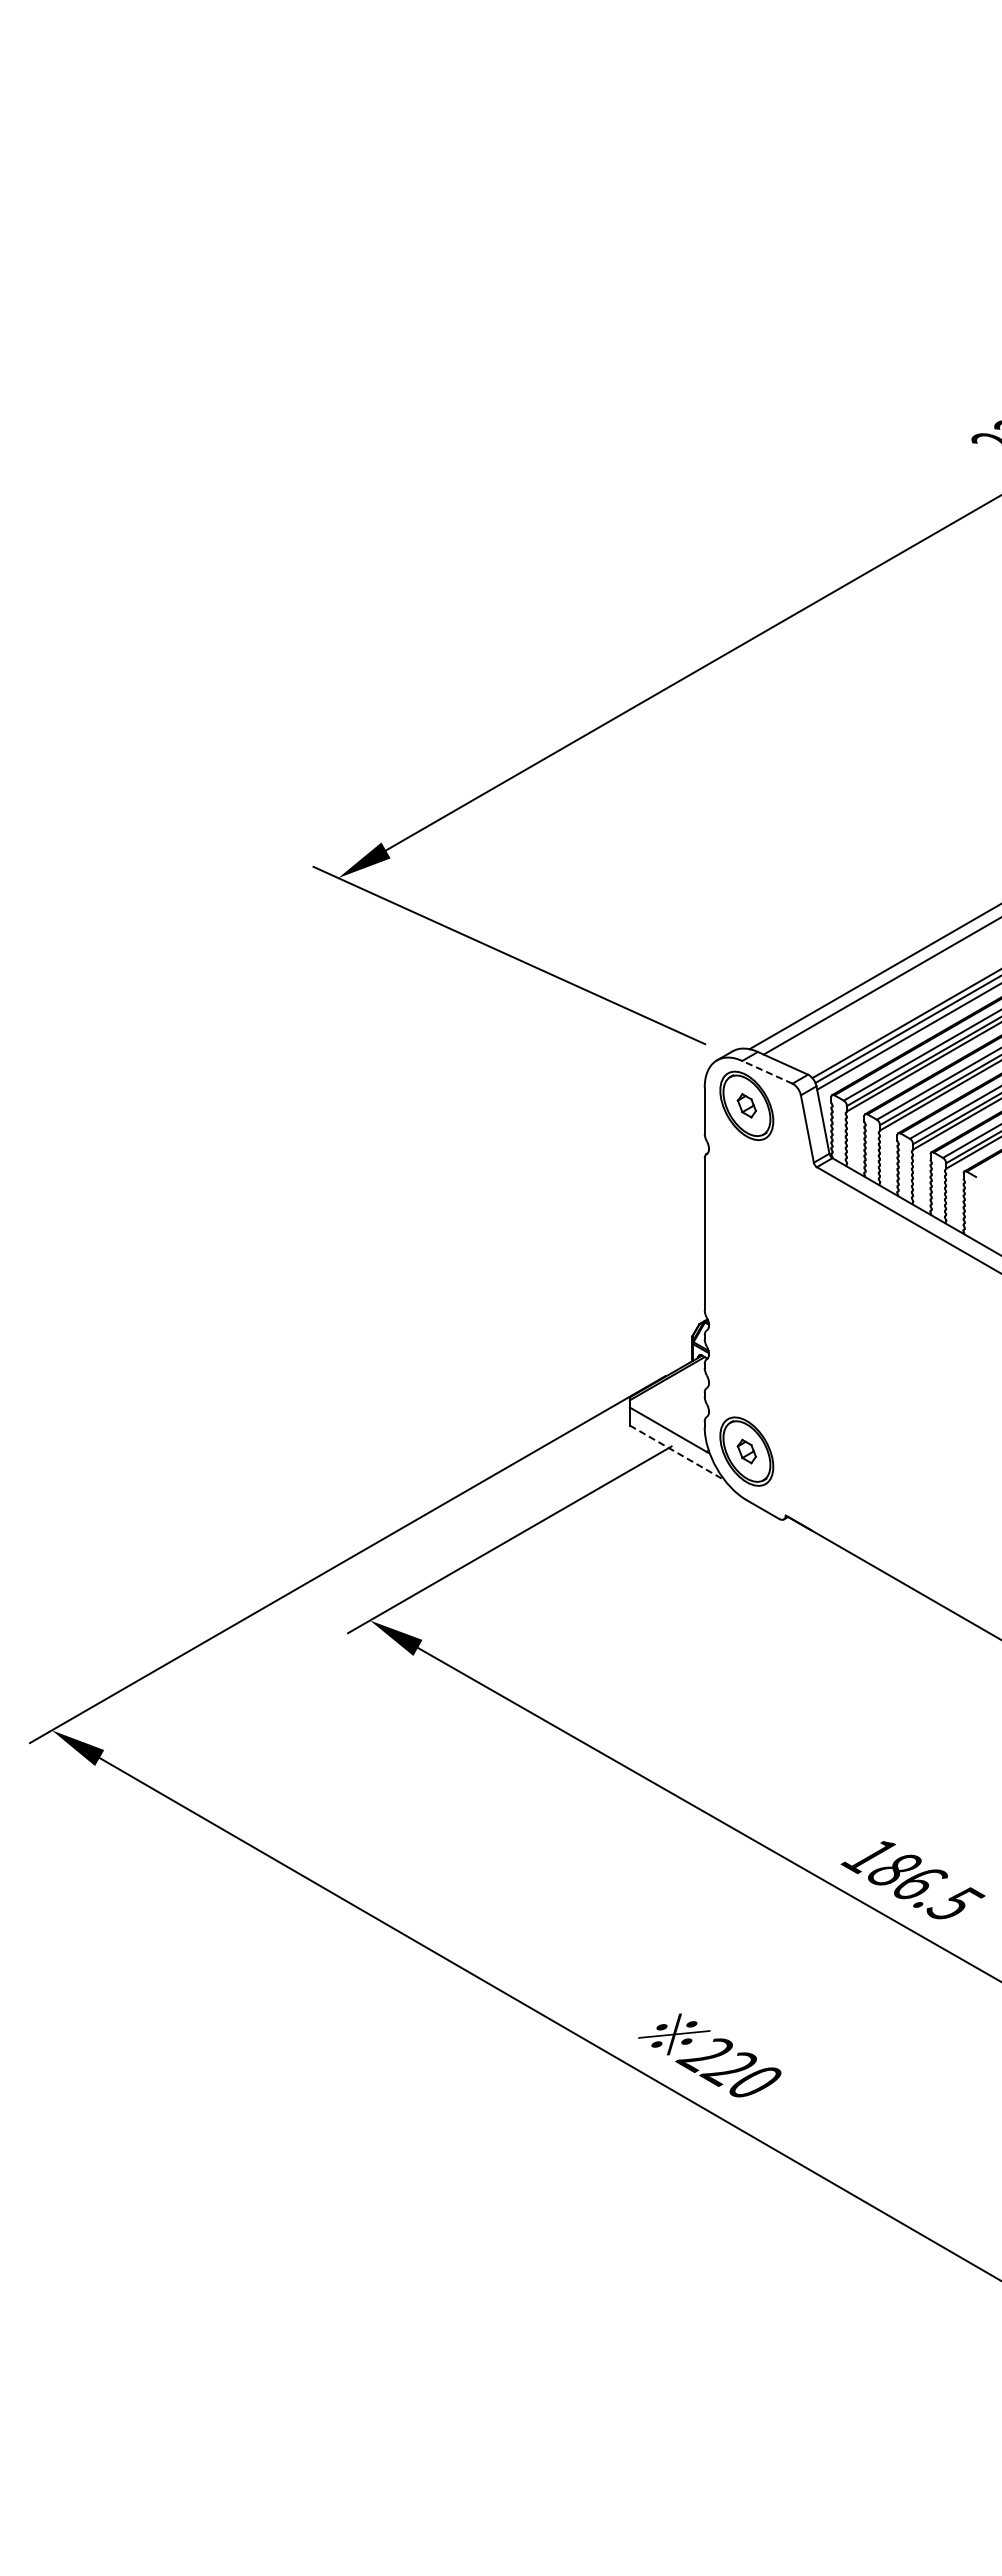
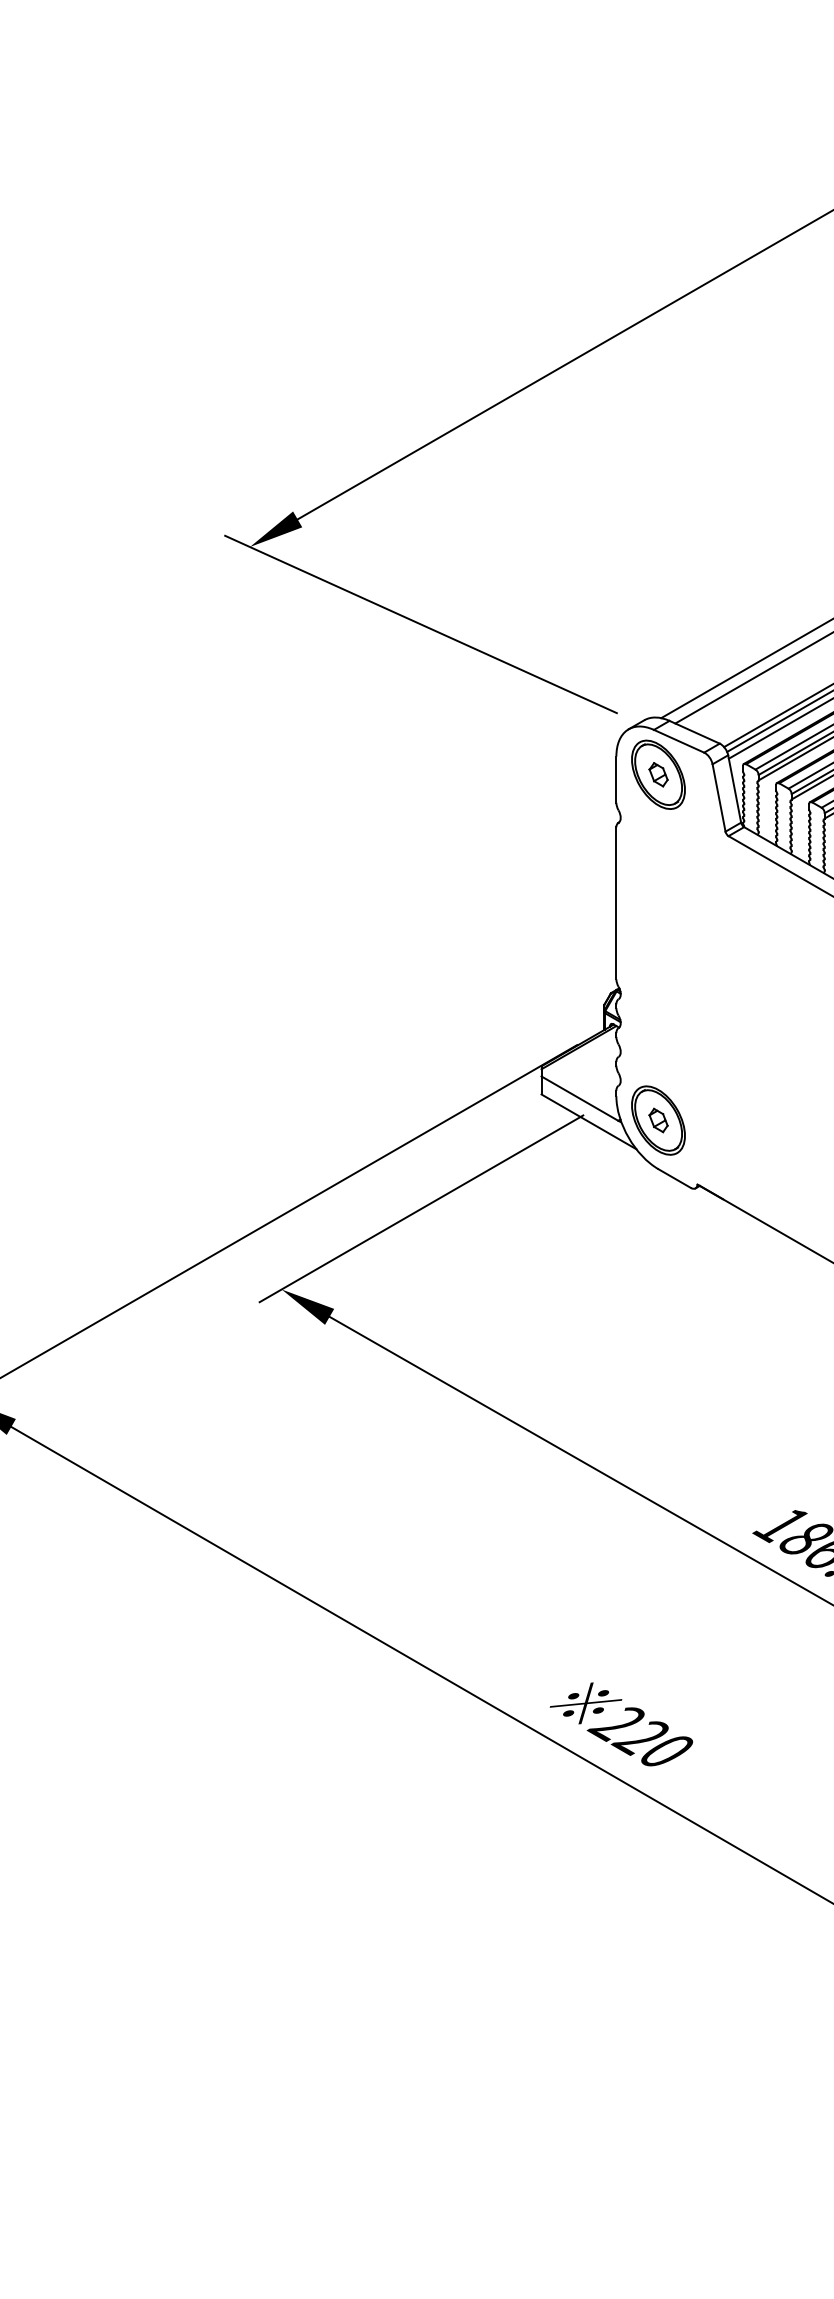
line: (767, 1072) -> (679, 741), dashed -> solid
line: (677, 1452) -> (589, 1121), dashed -> solid

